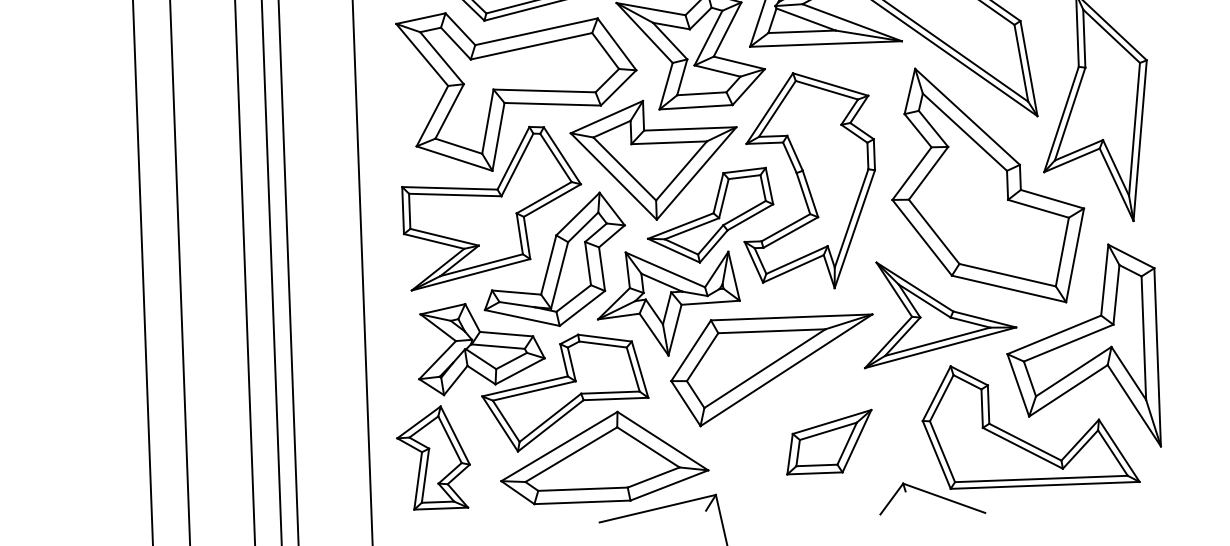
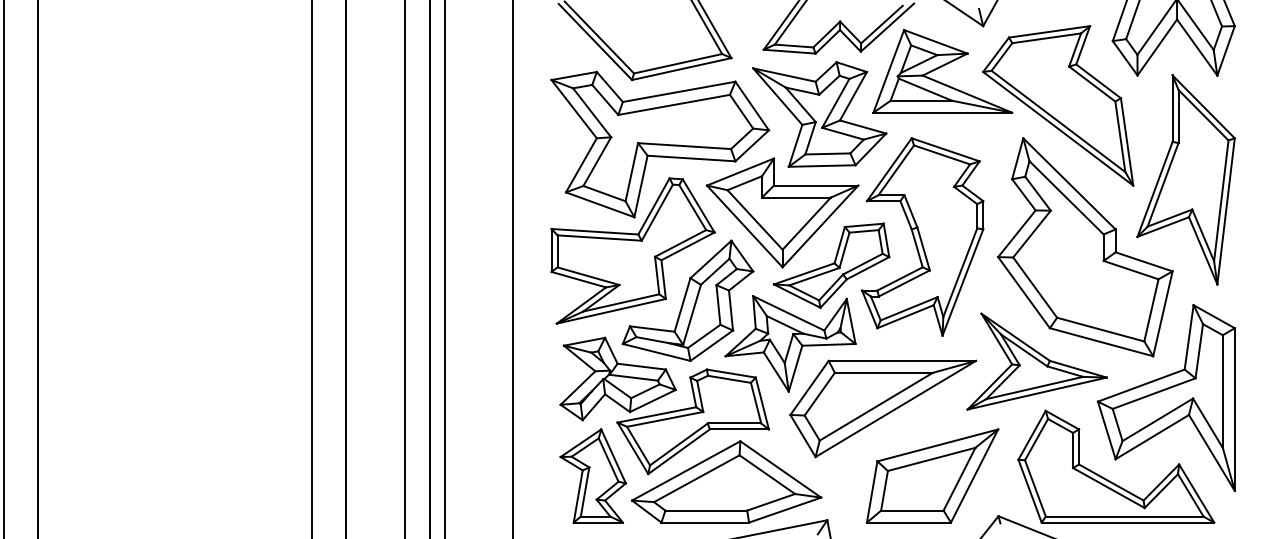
part: (829, 441) -> (932, 475), size x1.67
part: (432, 457) -> (592, 475), moved

